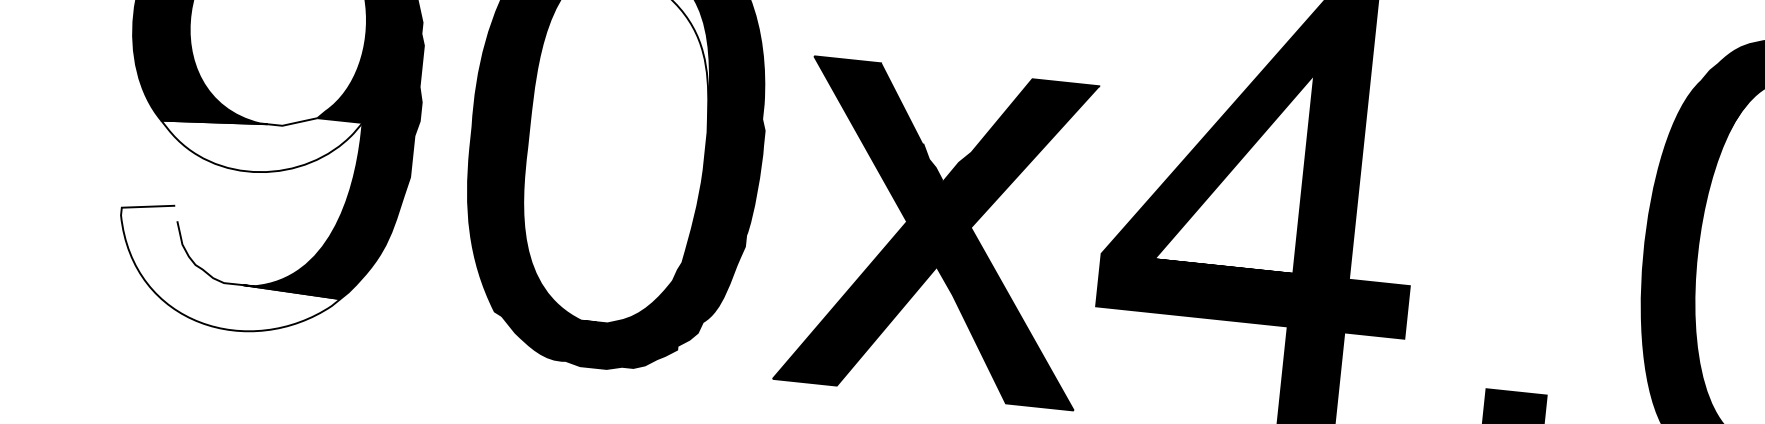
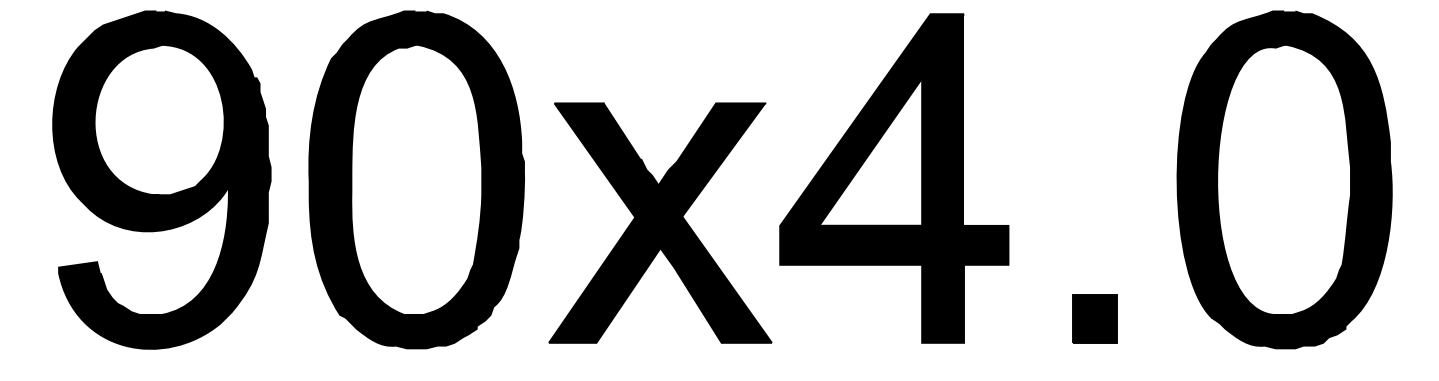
fill: (259, 141) -> (154, 208), added
fill: (229, 270) -> (142, 305), added

